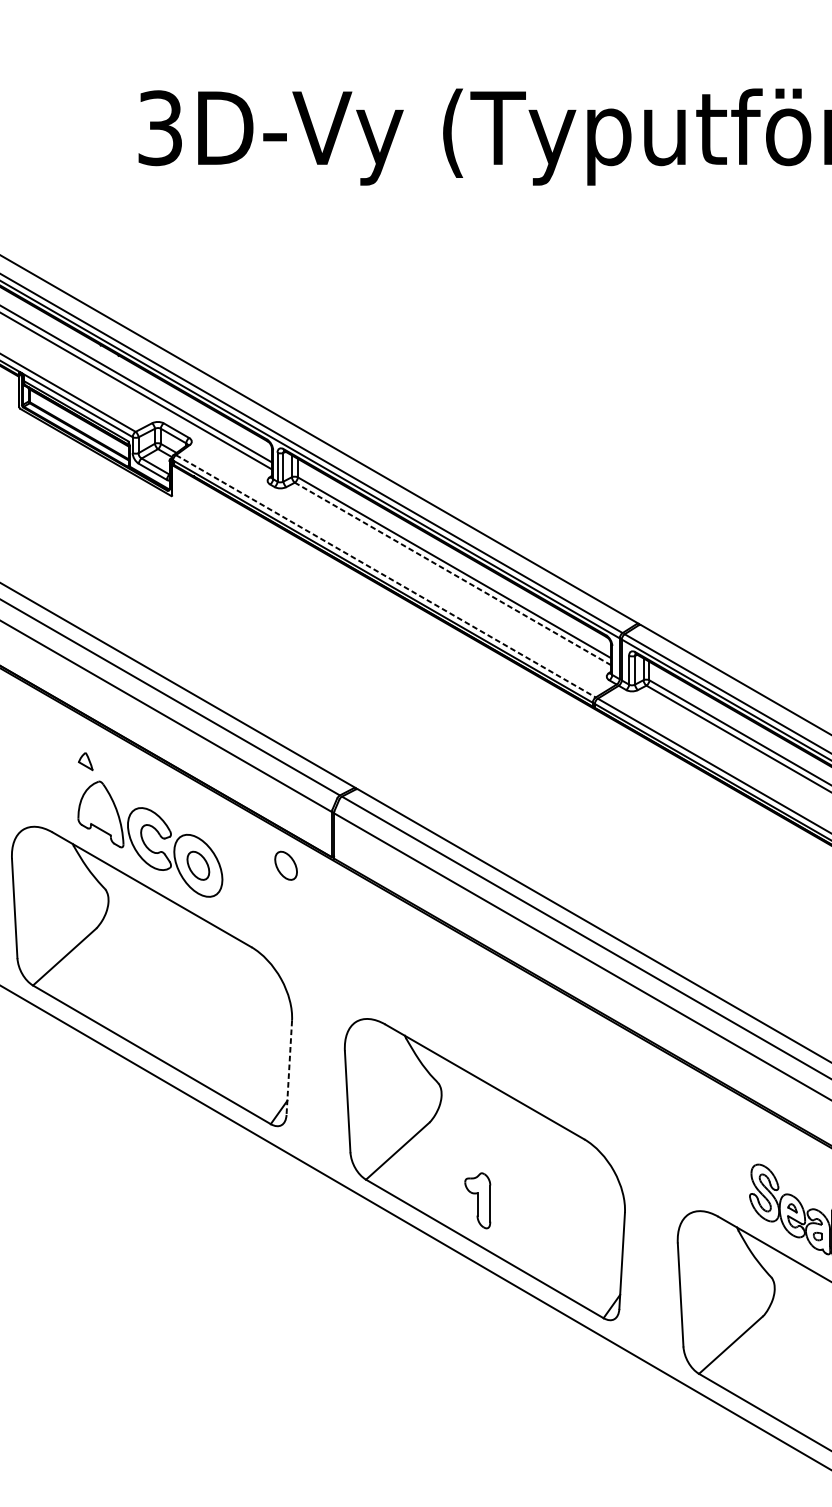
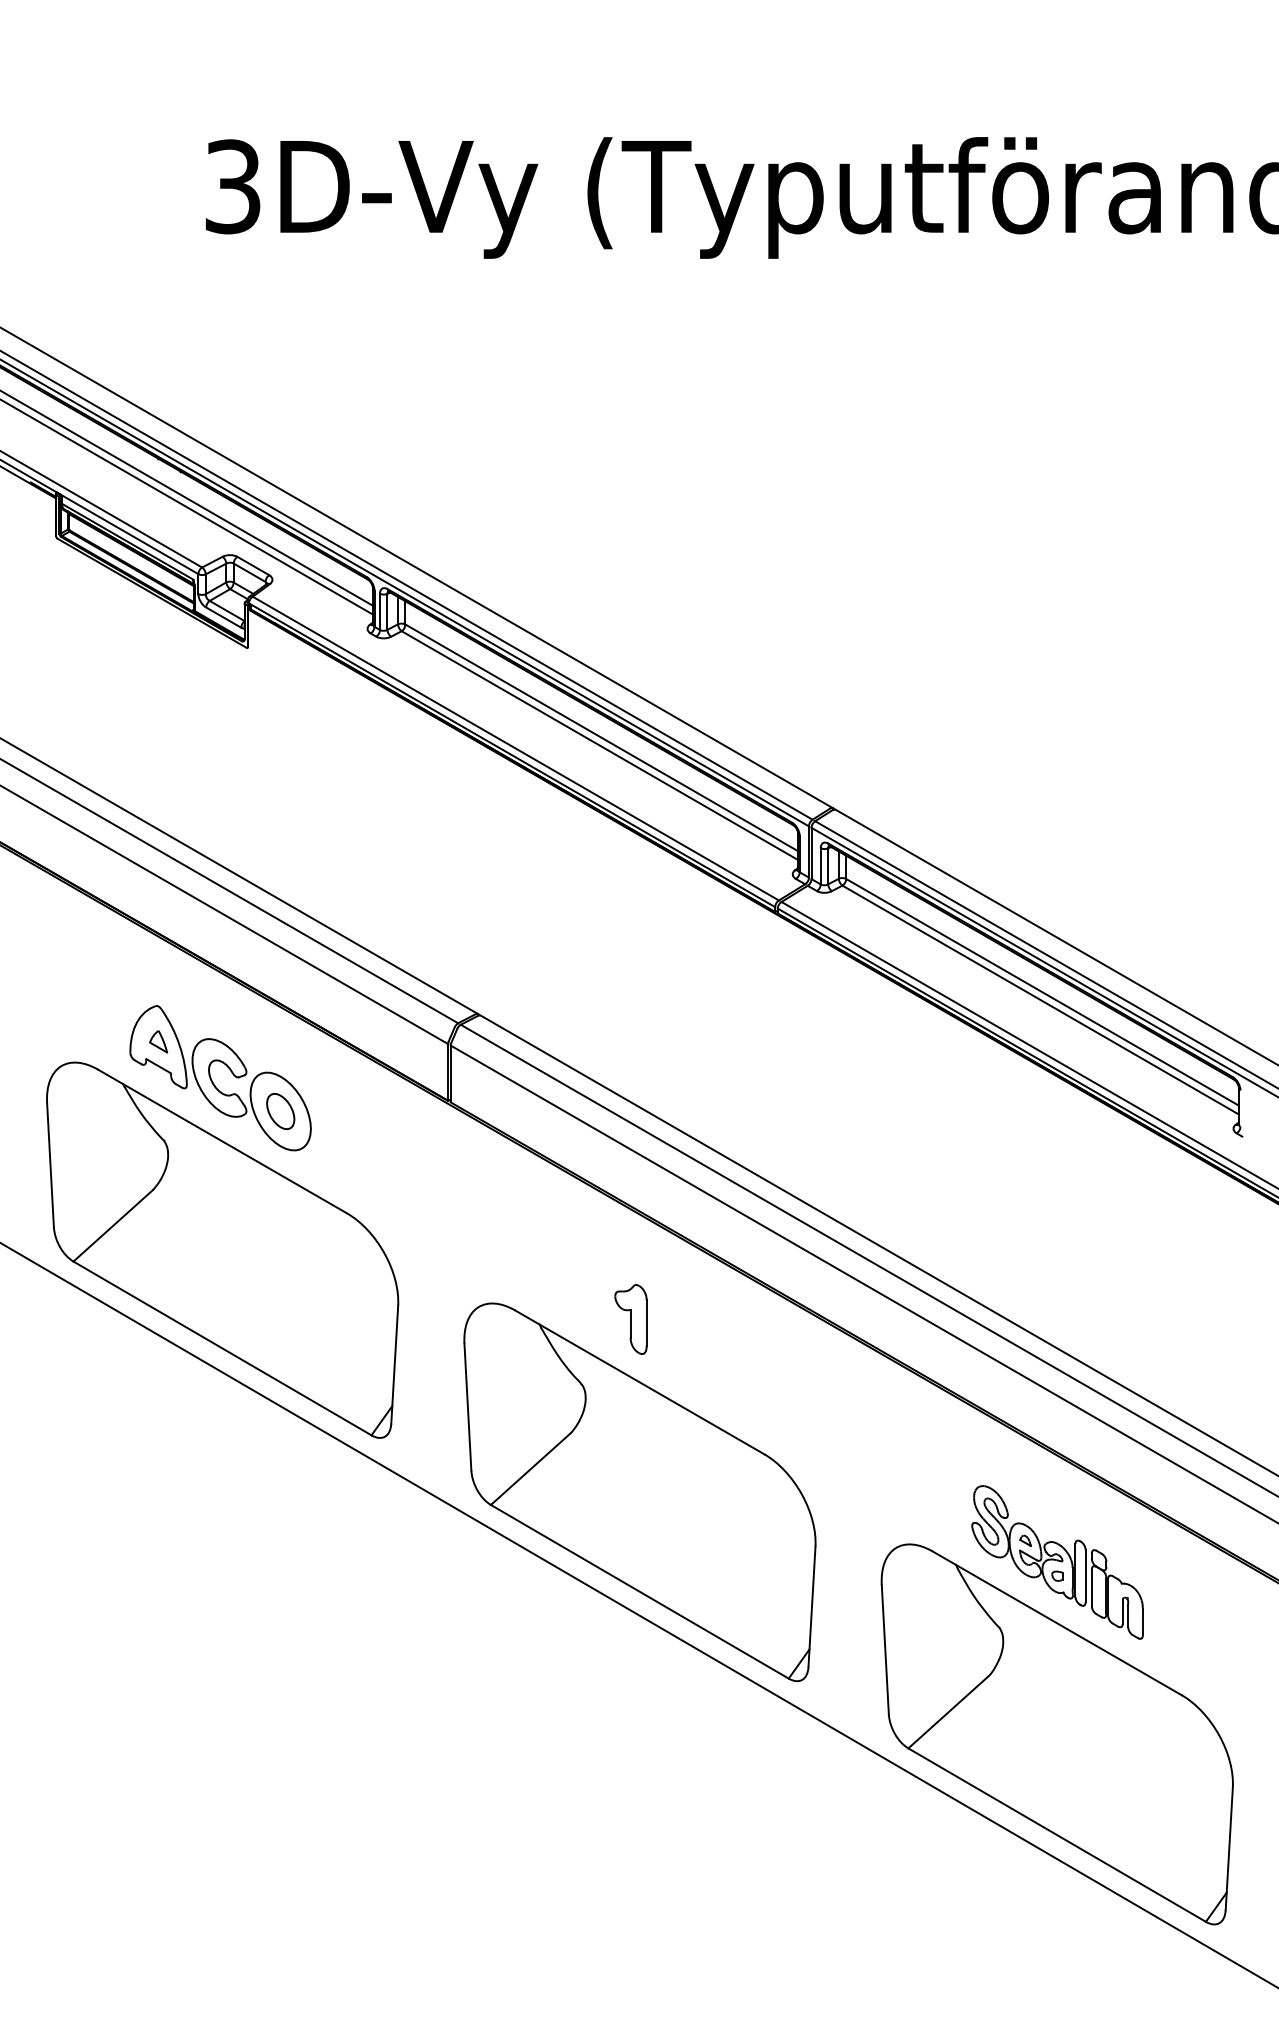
line: (452, 573) -> (599, 745), dashed -> solid
line: (385, 576) -> (515, 748), dashed -> solid
part: (85, 761) -> (158, 1041), moved
part: (285, 865) -> (390, 1111), removed
line: (289, 1068) -> (394, 1365), dashed -> solid
part: (477, 1200) -> (630, 1319), moved

